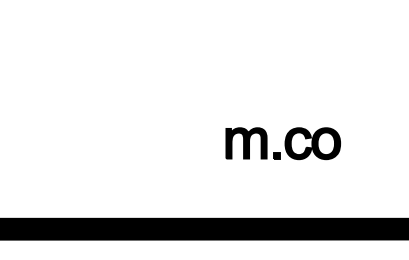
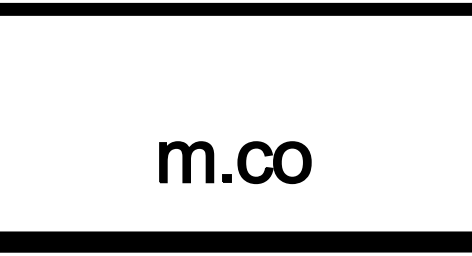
part: (283, 143) -> (235, 162), size x1.43

